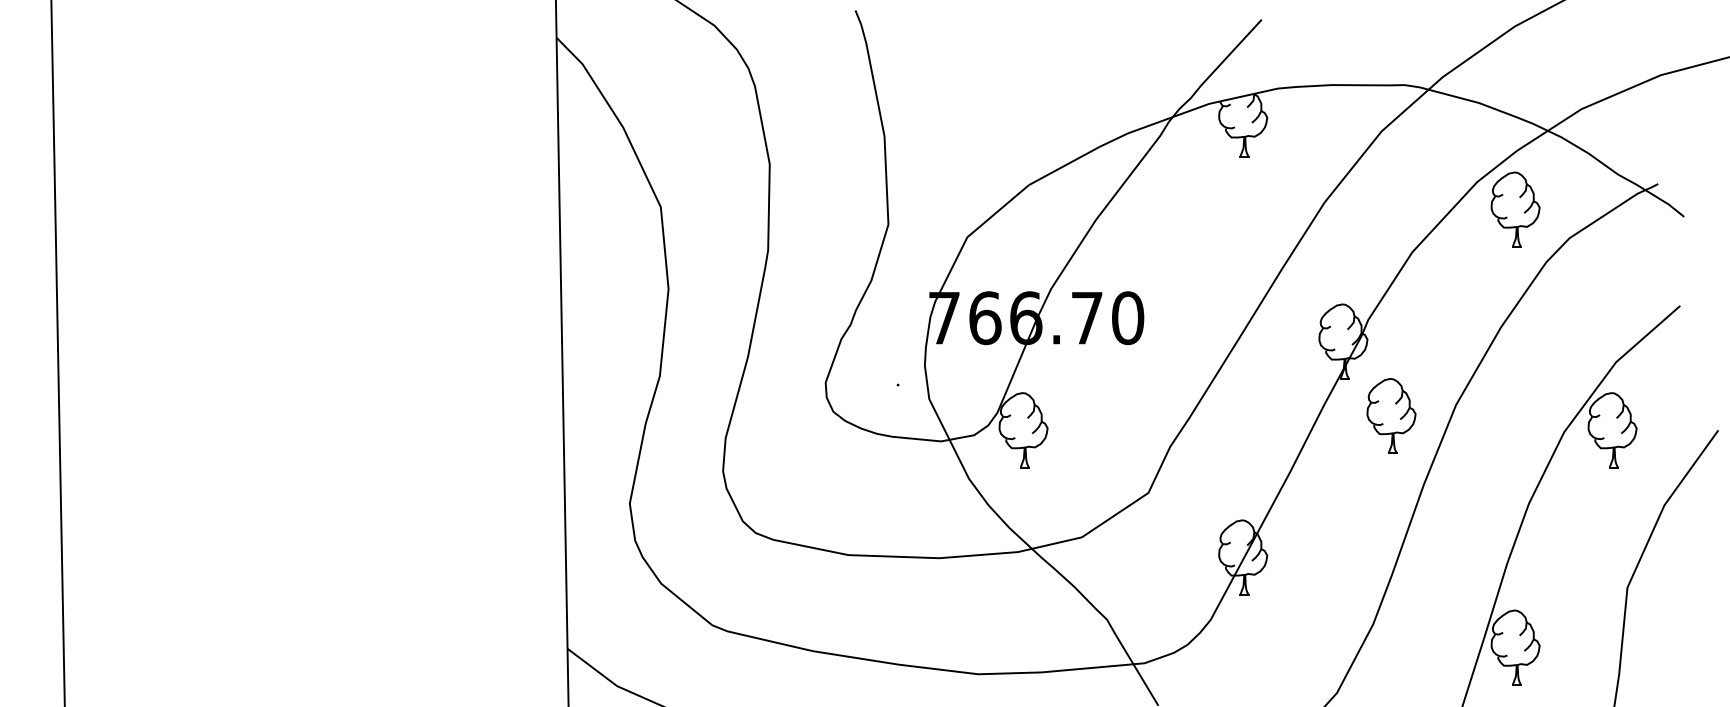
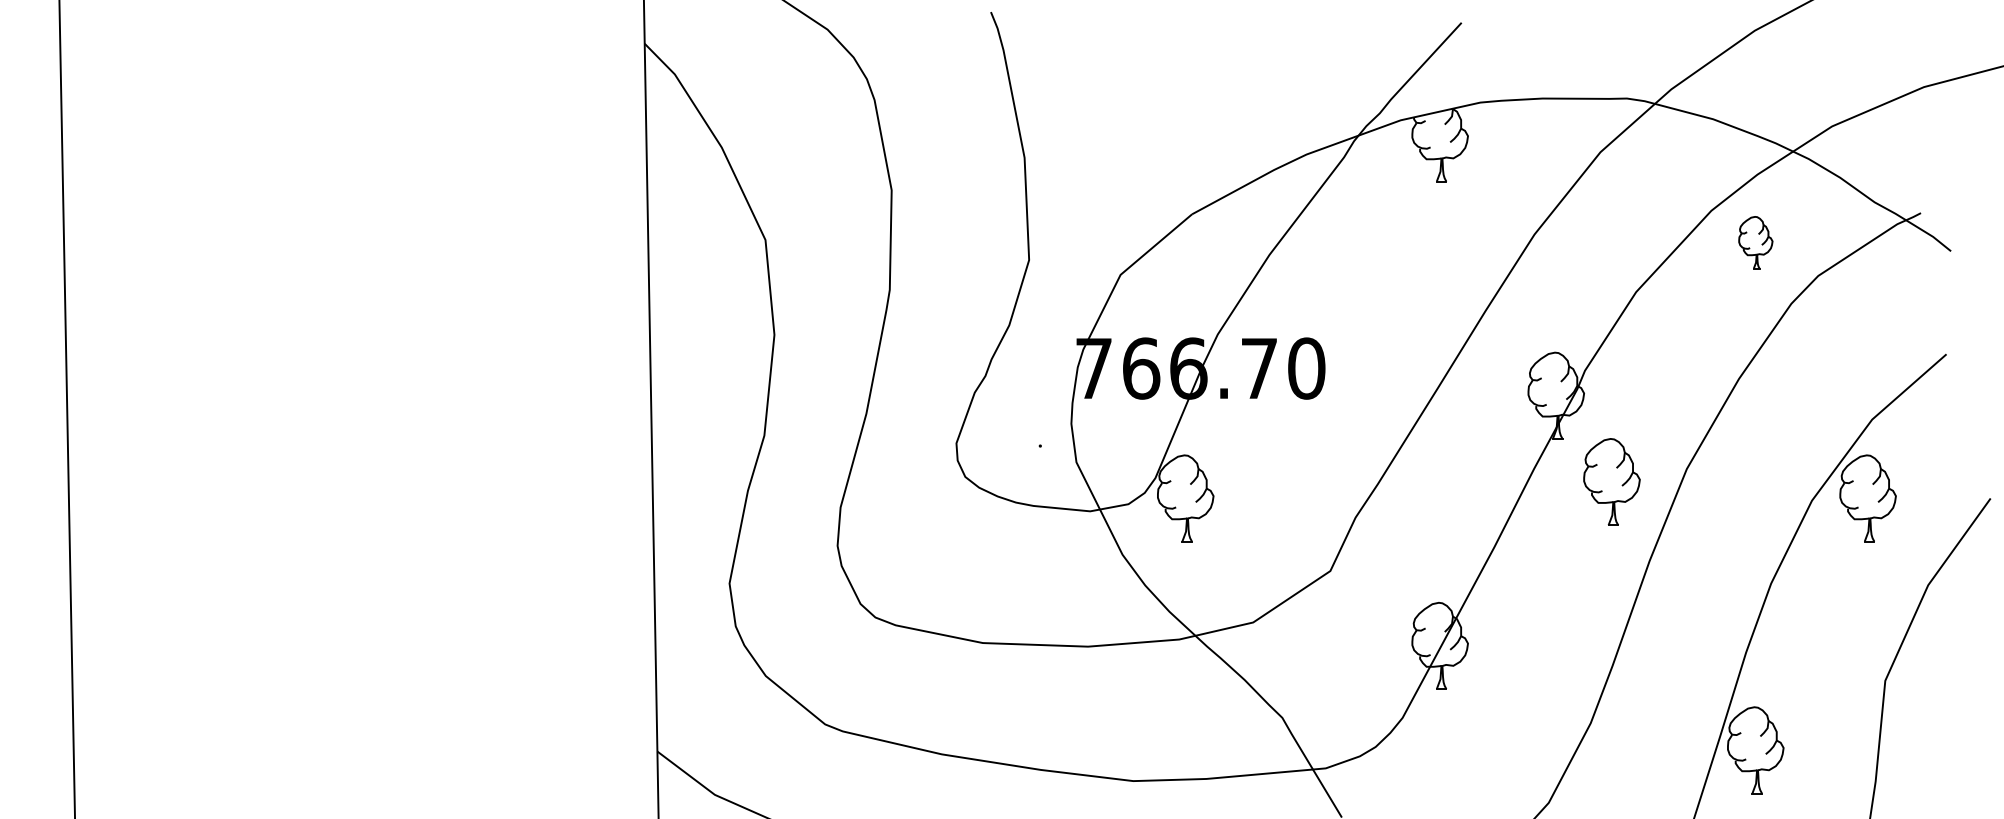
part: (1515, 209) -> (1755, 242), size x0.6

